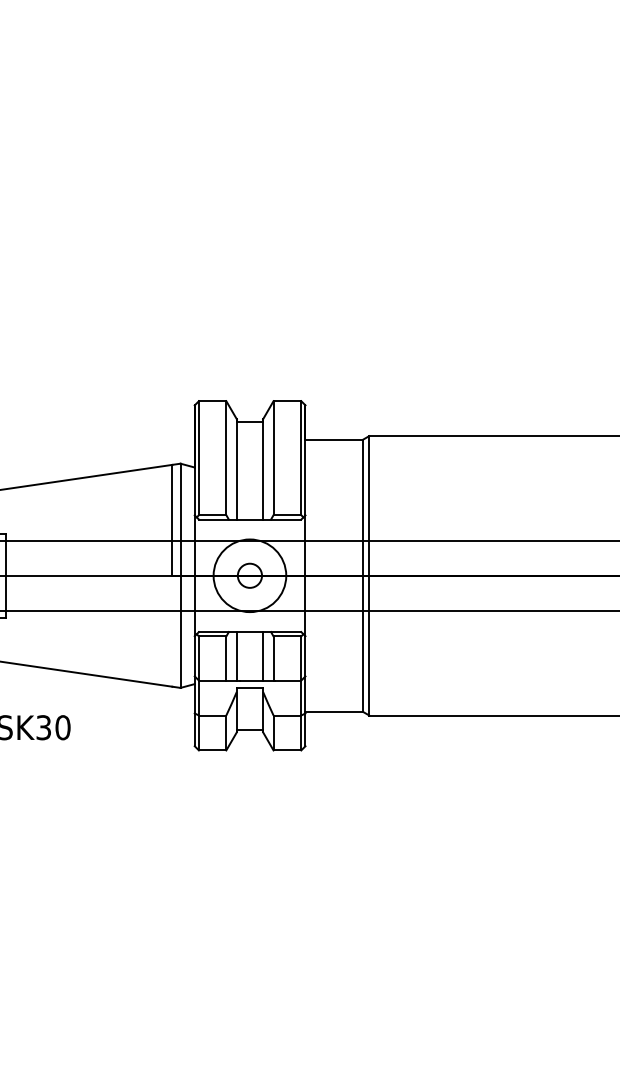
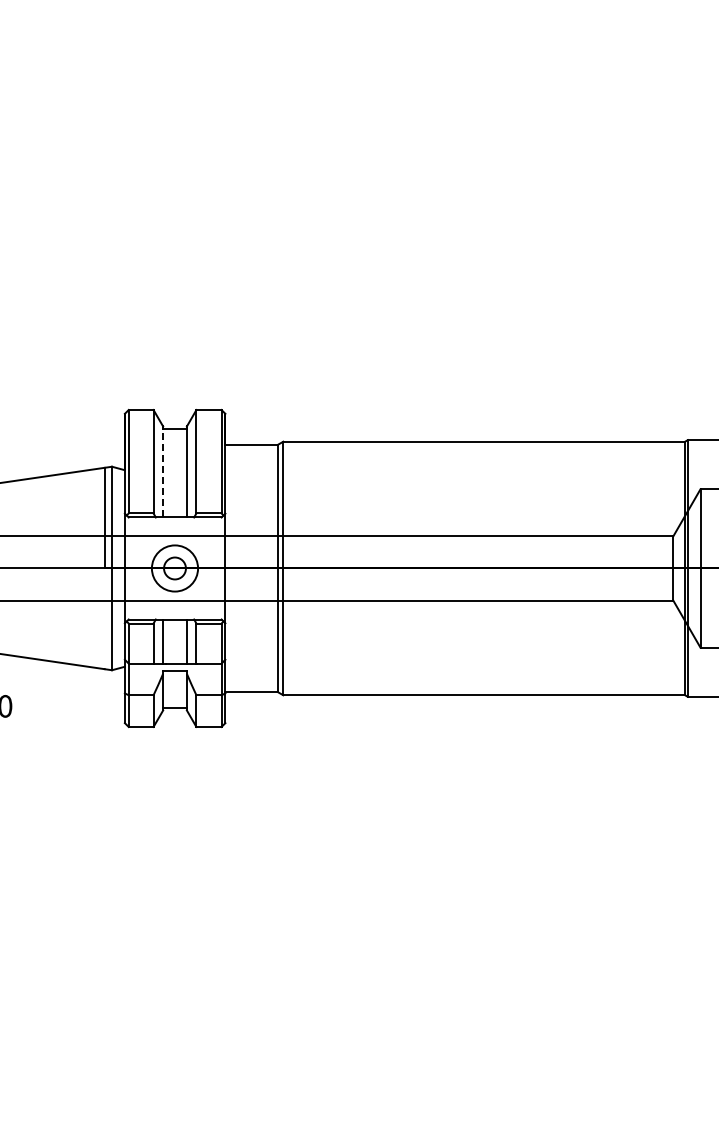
line: (237, 468) -> (163, 471), solid -> dashed
circle: (249, 575) -> (174, 568), size x0.7

